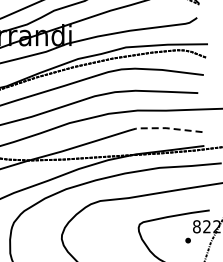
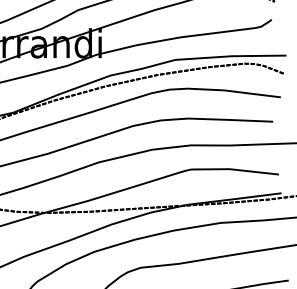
line: (167, 128) -> (231, 169), dashed -> solid

